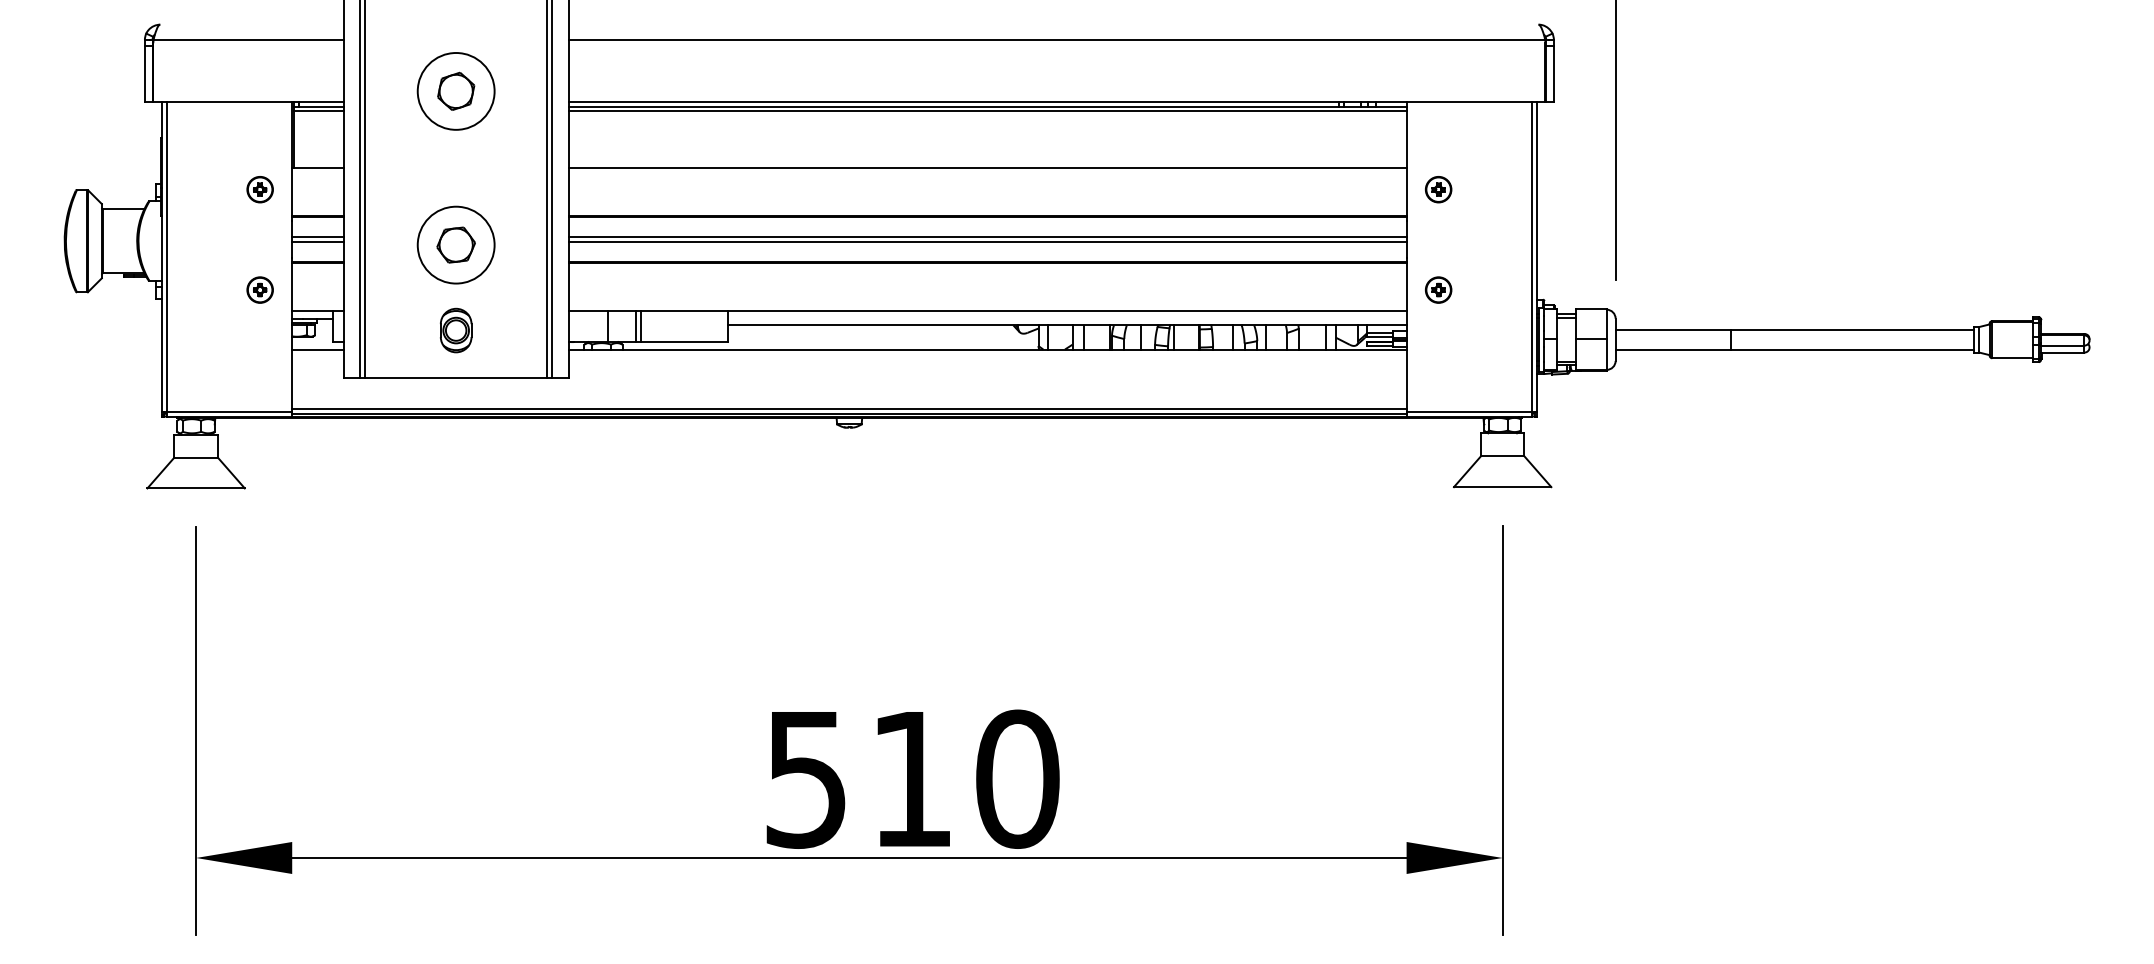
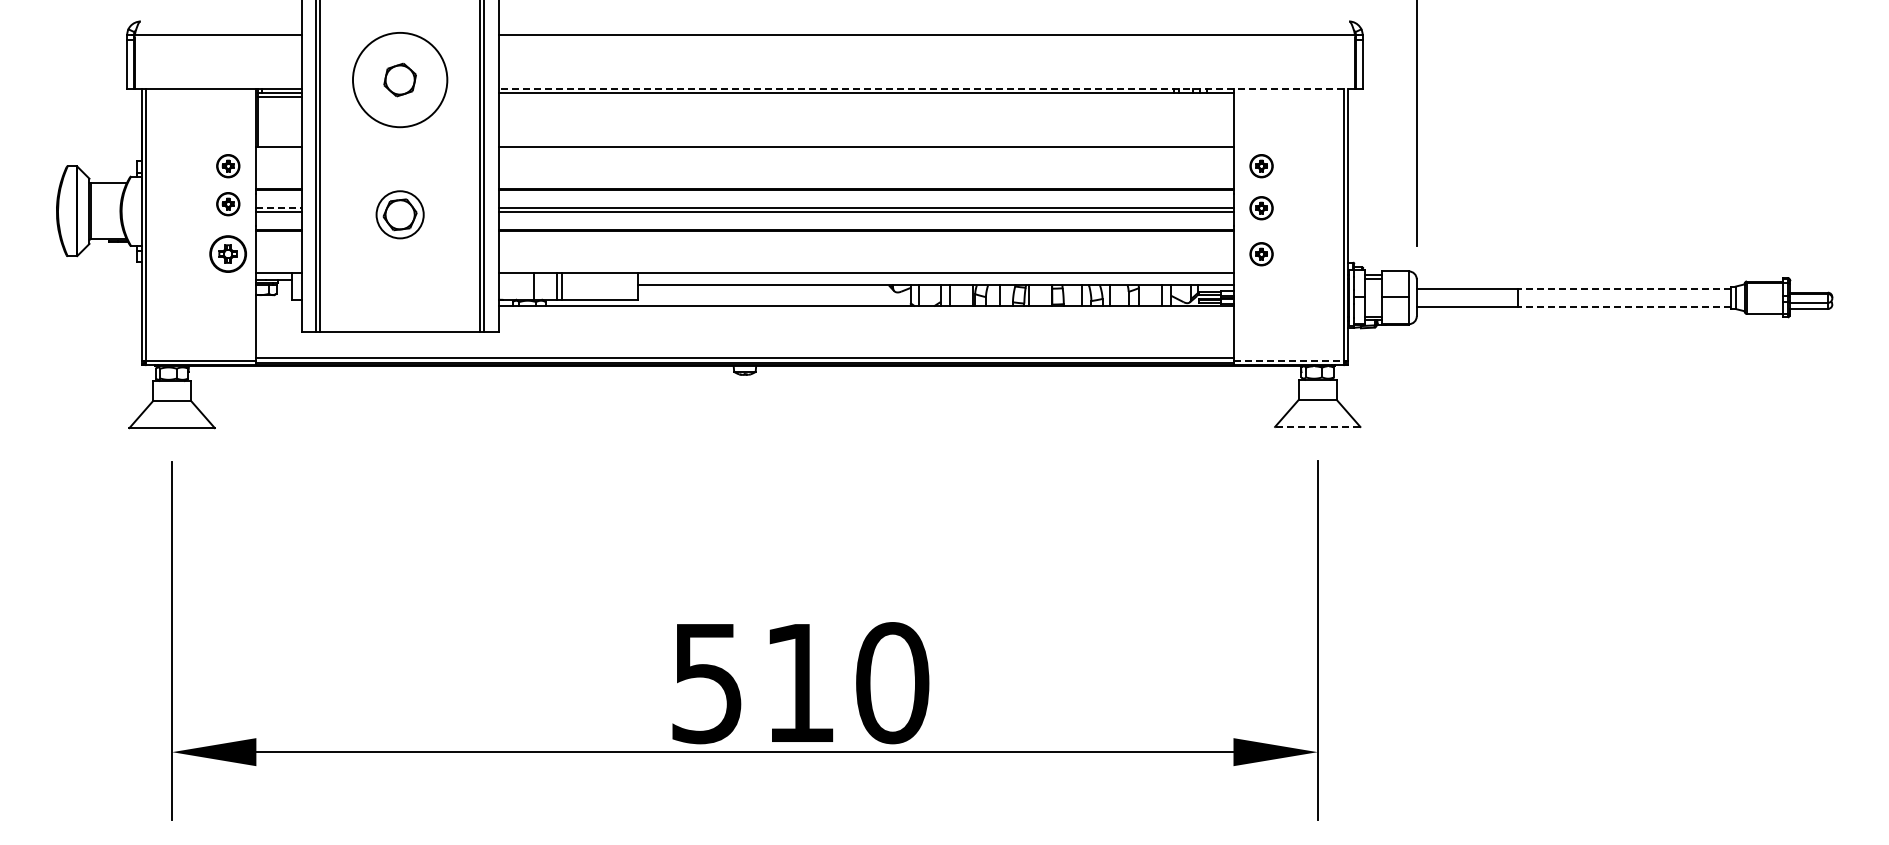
circle: (455, 90) -> (399, 79), size x1.4
line: (1056, 101) -> (926, 88), solid -> dashed
line: (986, 111) -> (865, 97), removed
part: (260, 233) -> (228, 204), added
line: (317, 236) -> (278, 207), solid -> dashed
part: (1438, 237) -> (1261, 208), added
circle: (455, 244) -> (399, 214), size x0.7
part: (260, 290) -> (228, 254), size x1.6
line: (1852, 329) -> (1624, 288), solid -> dashed
part: (455, 330) -> (399, 289), removed
line: (317, 349) -> (278, 306), removed
line: (1852, 349) -> (1624, 306), solid -> dashed
line: (1470, 411) -> (1289, 360), solid -> dashed
line: (1502, 486) -> (1317, 426), solid -> dashed

